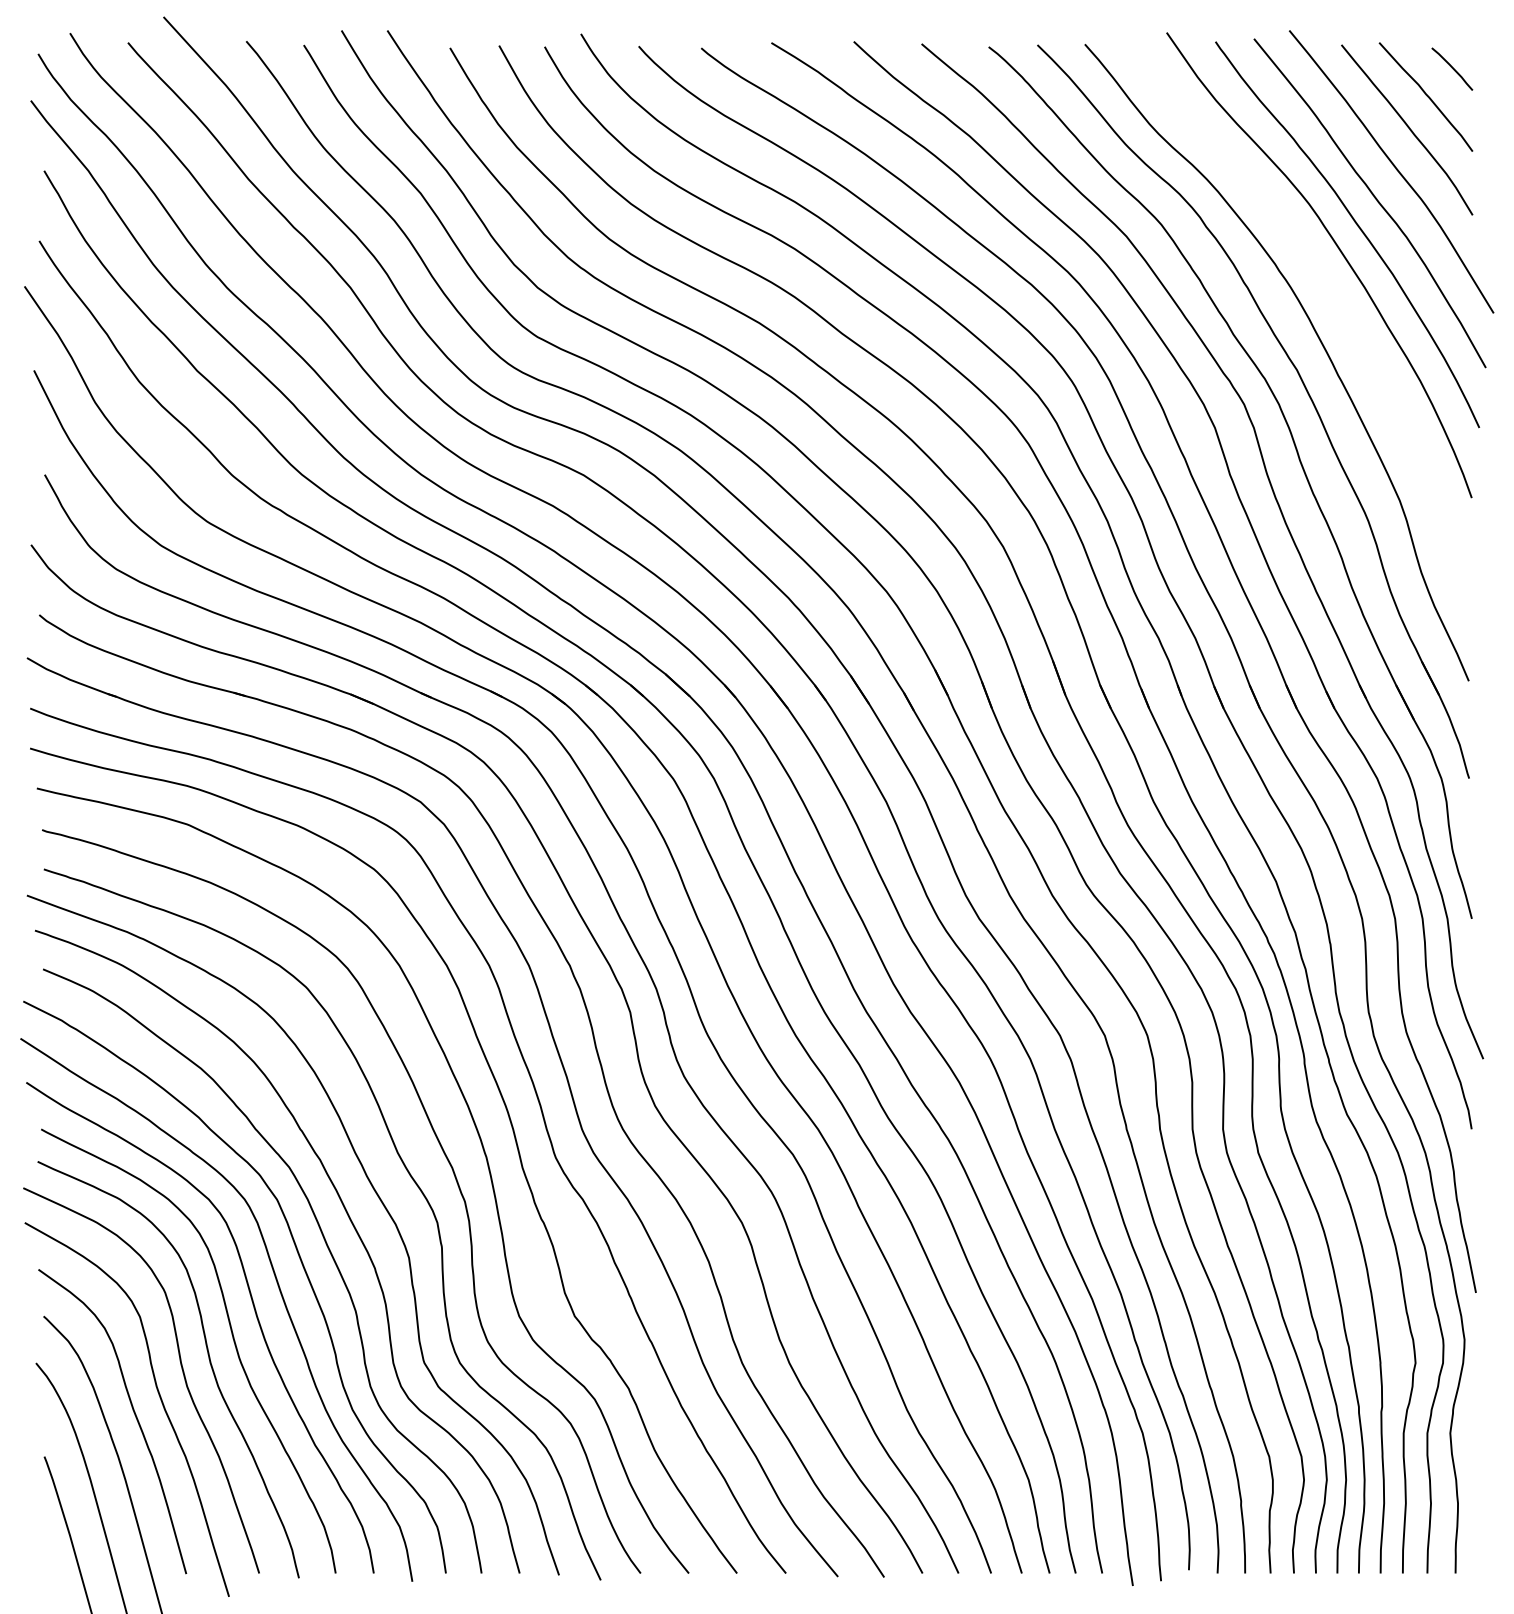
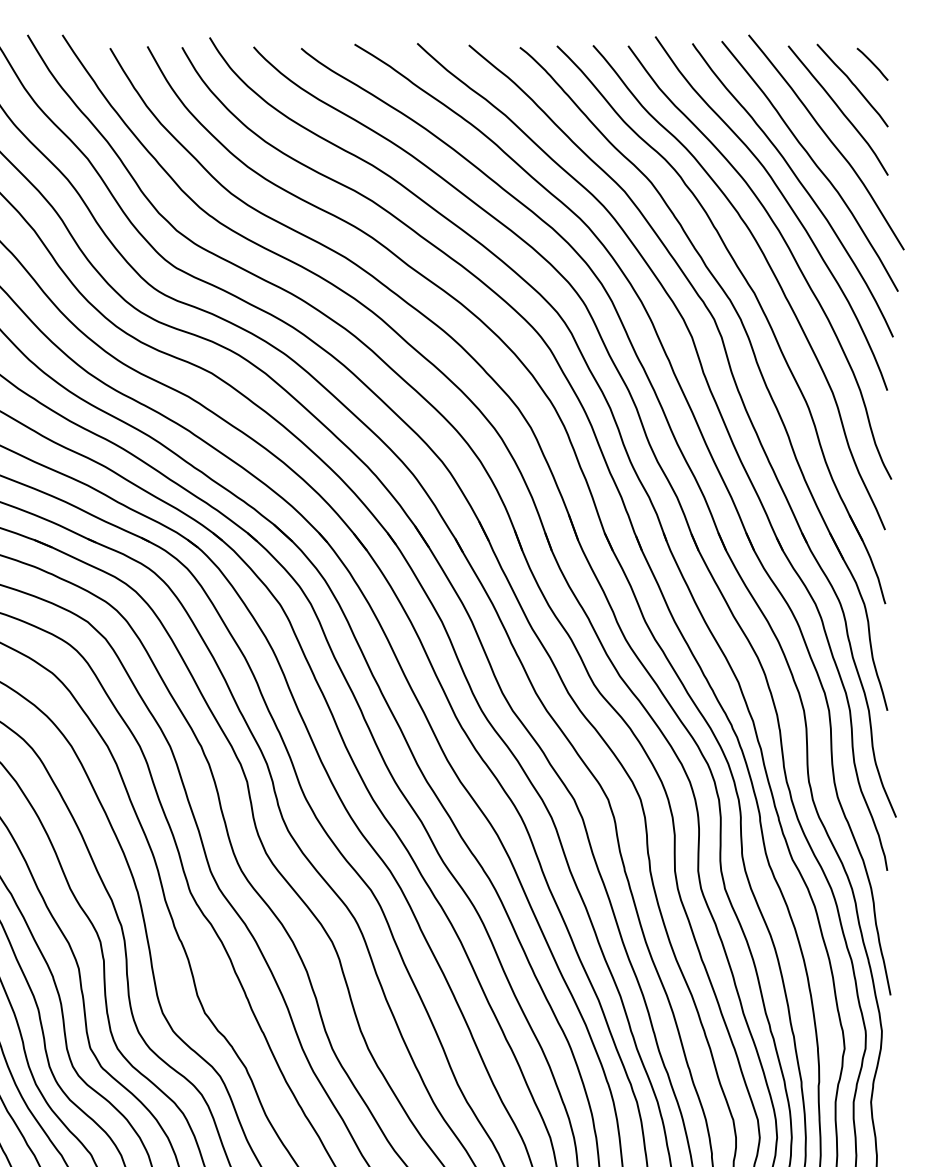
curve: (1338, 306) -> (786, 244), added

